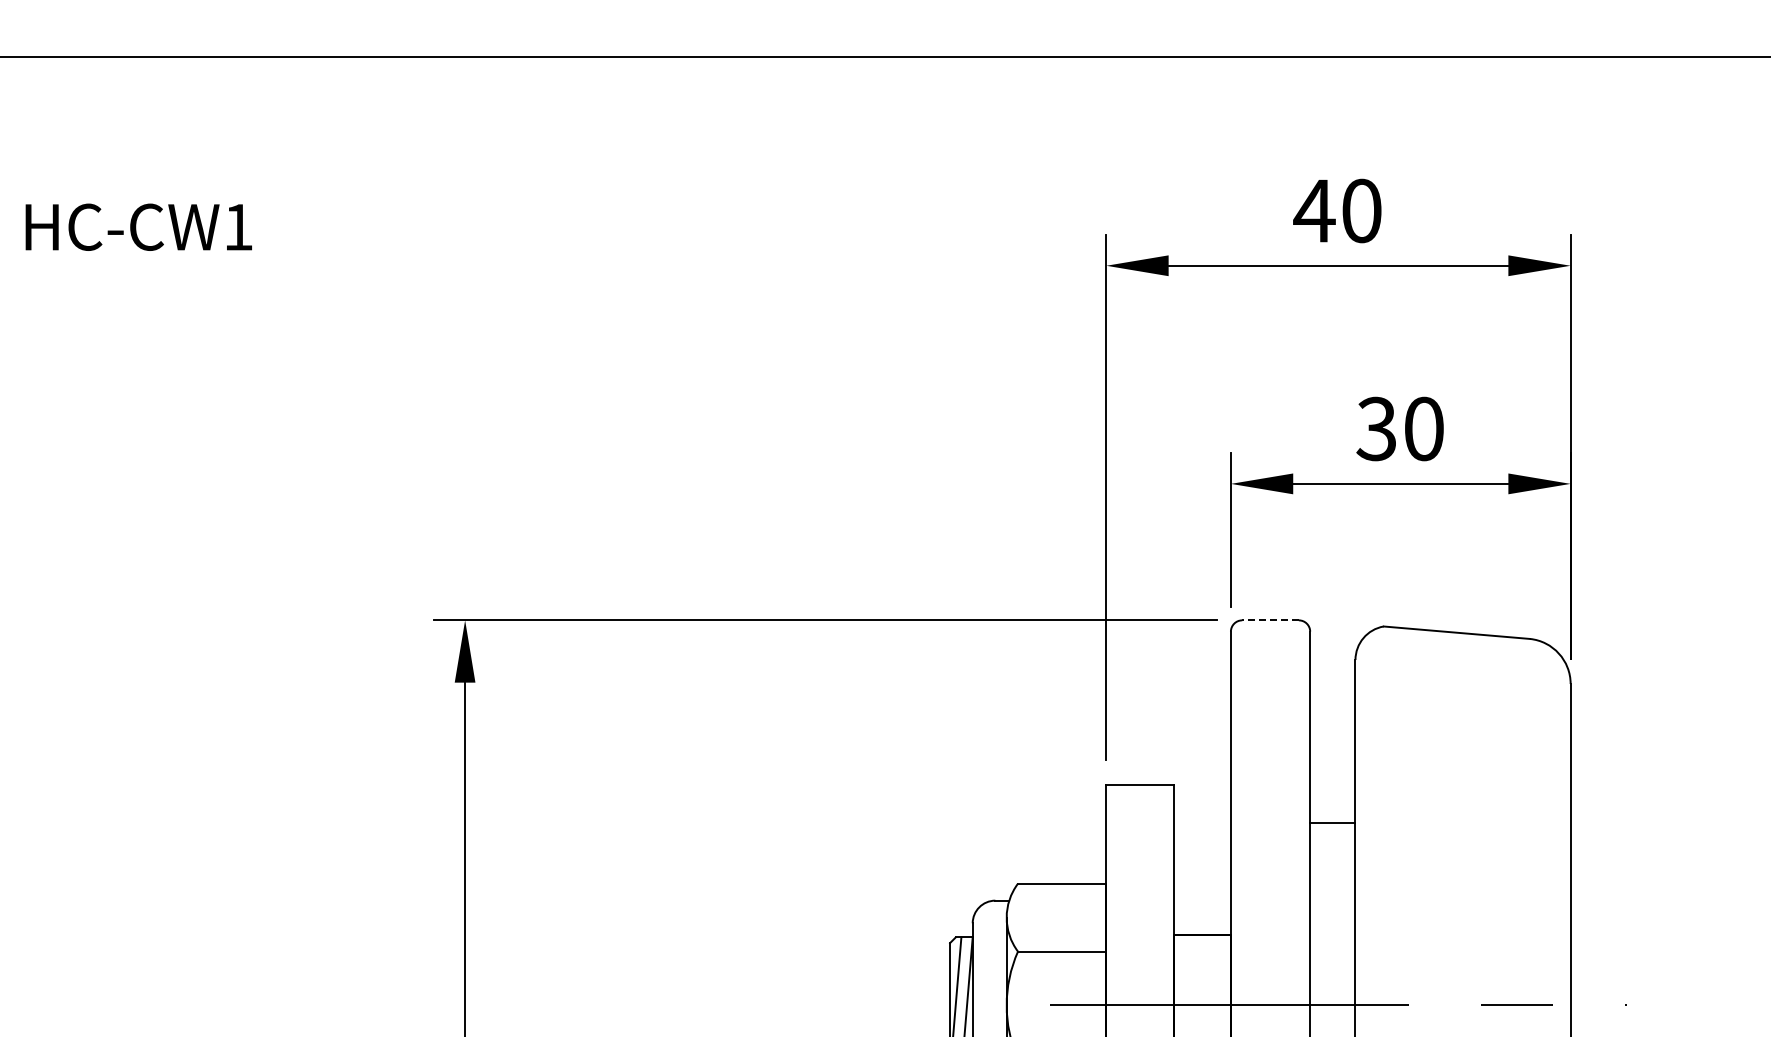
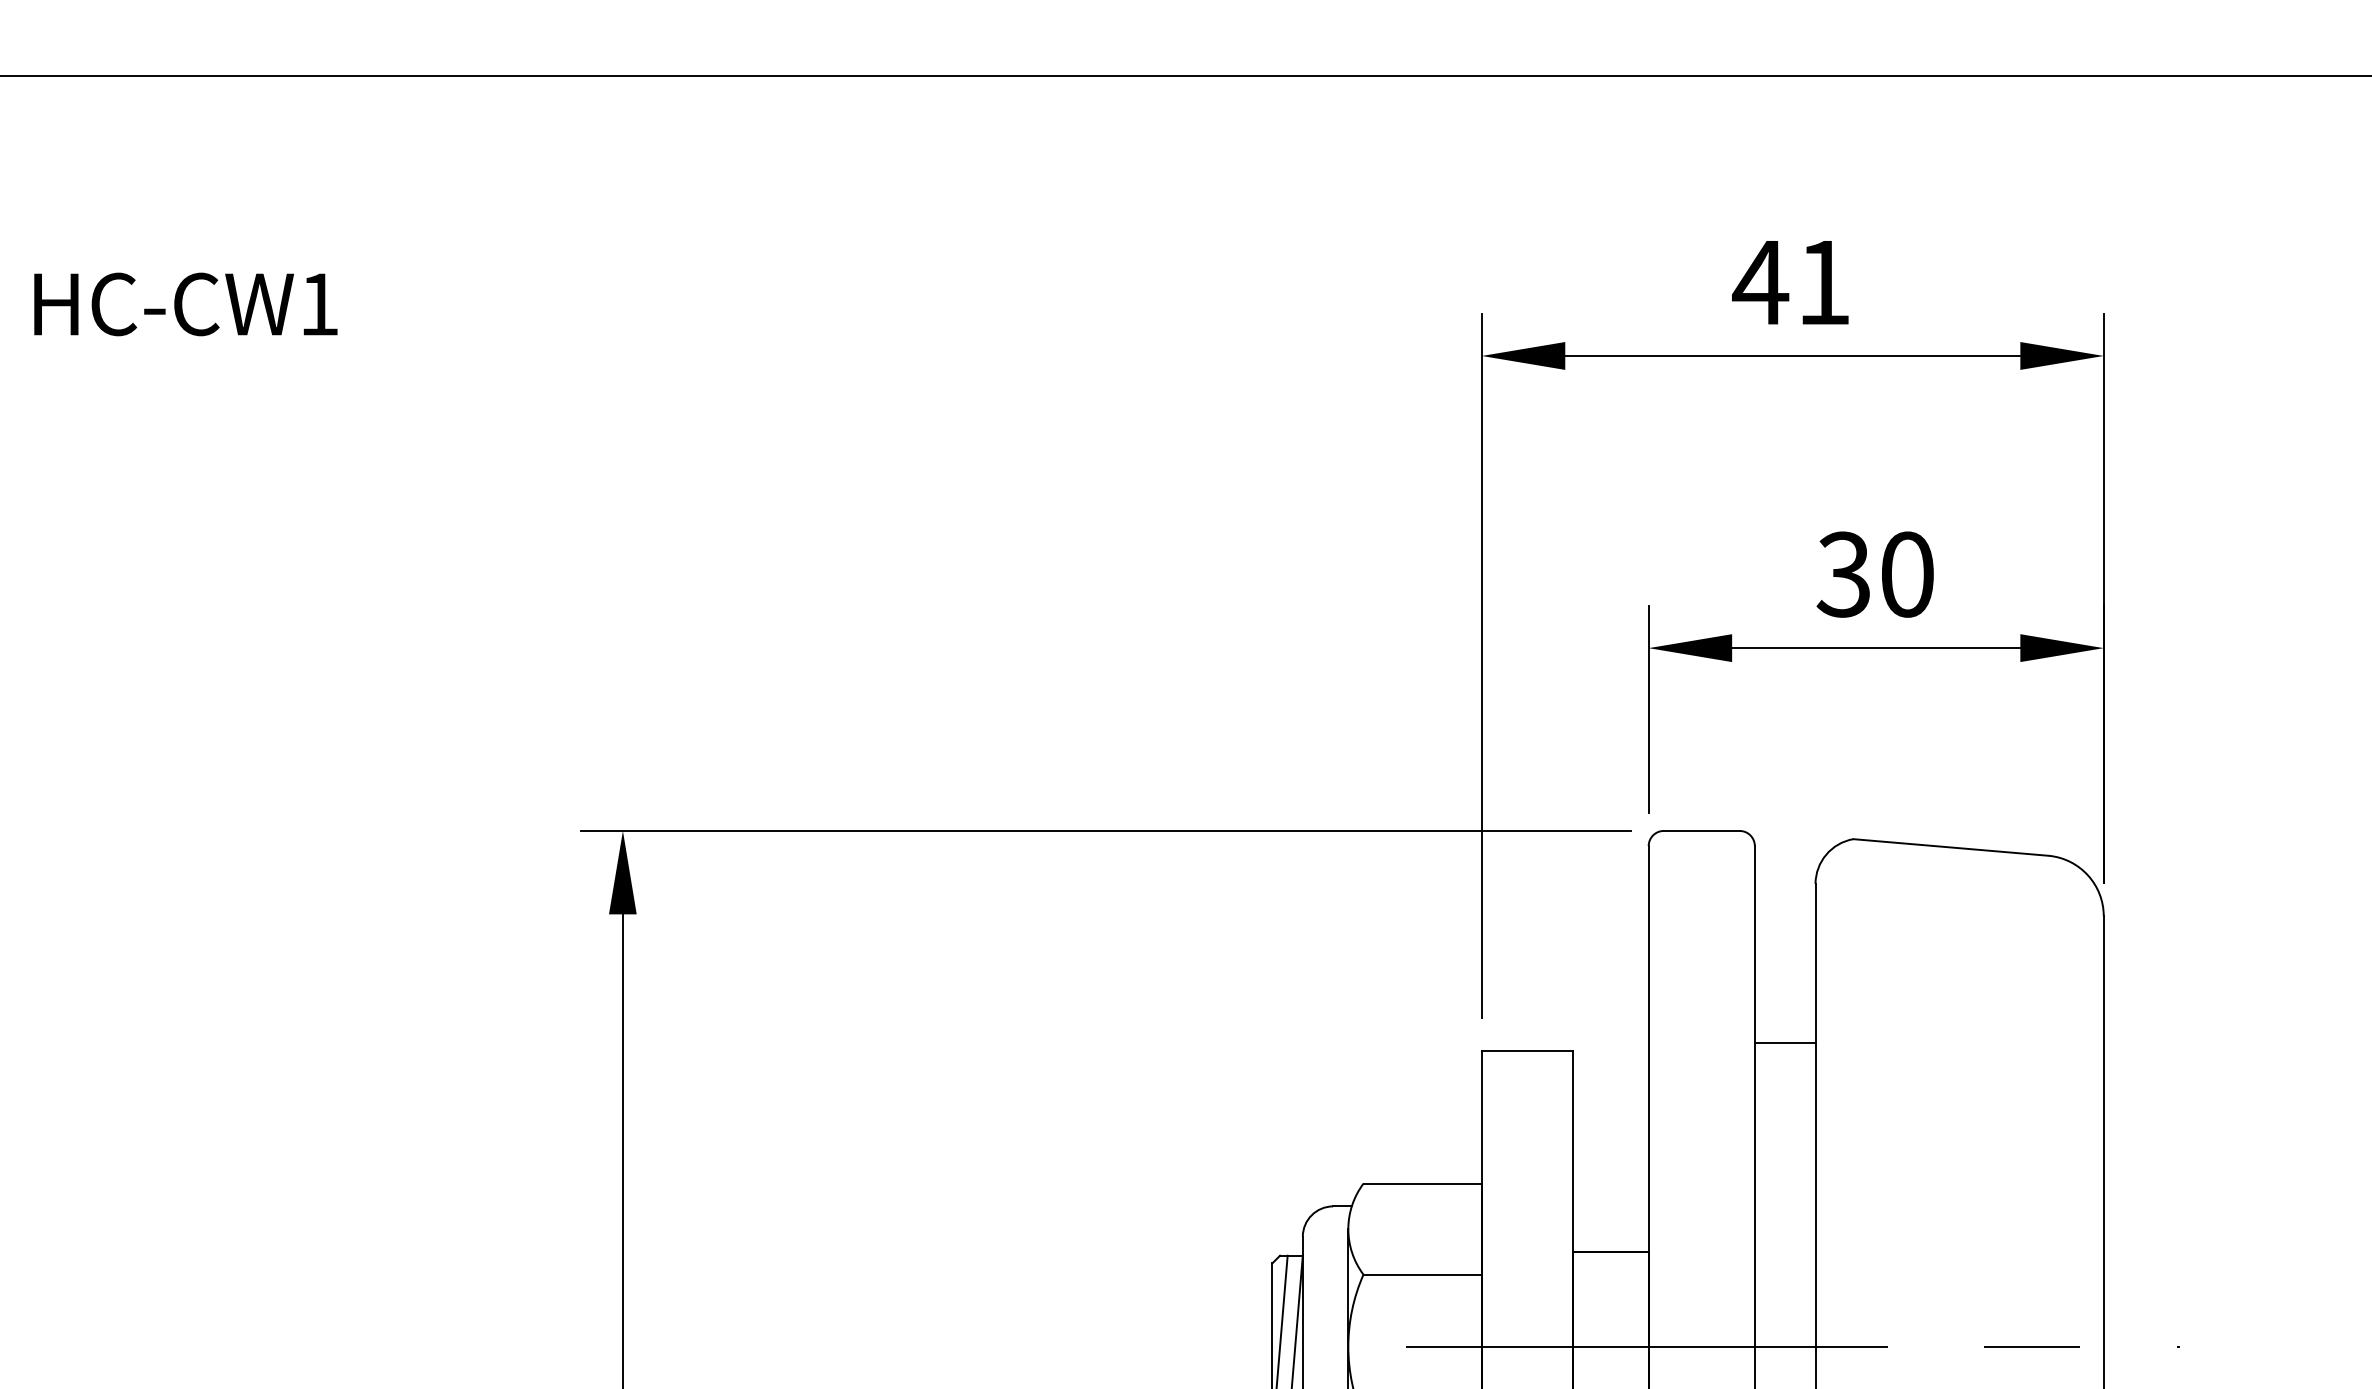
text: (1361, 210) -> (1823, 281), 40 -> 41
line: (1270, 620) -> (1701, 831), dashed -> solid
line: (1332, 822) -> (1784, 1042), moved

